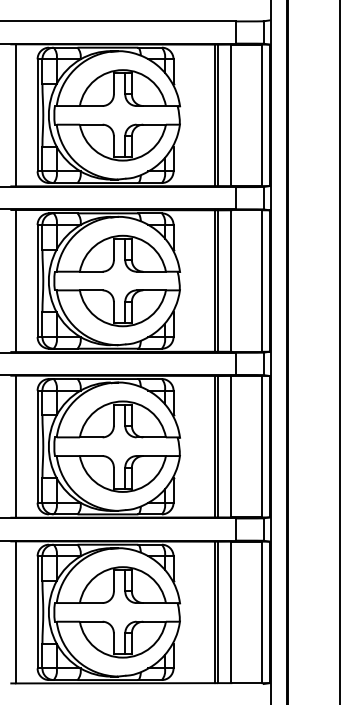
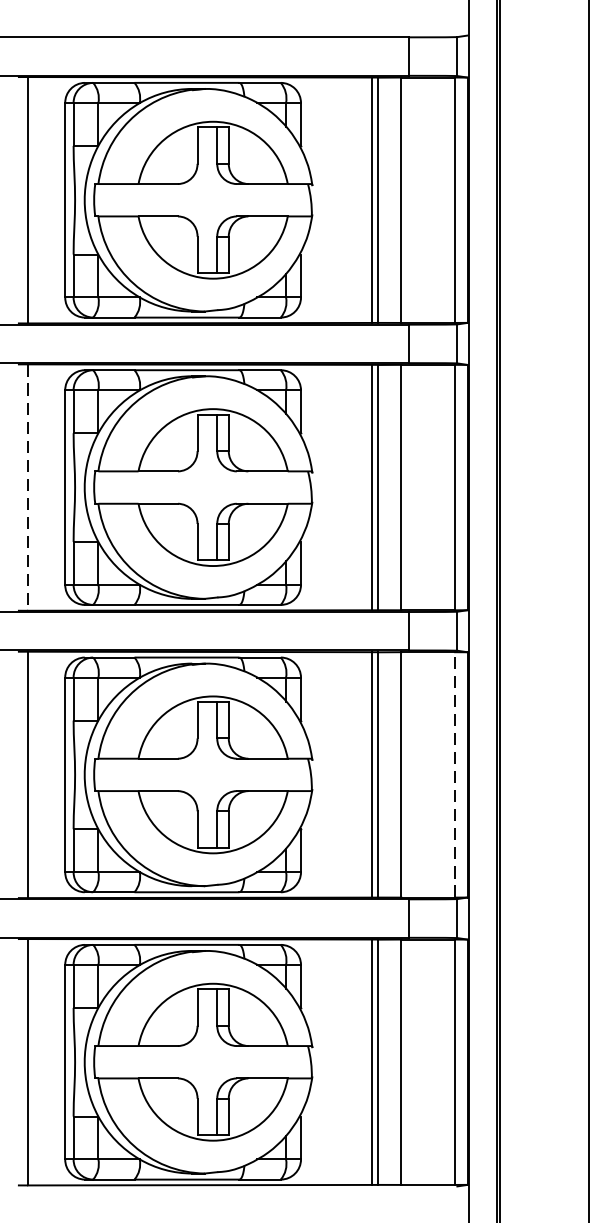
line: (16, 281) -> (28, 488), solid -> dashed
line: (262, 446) -> (455, 774), solid -> dashed

